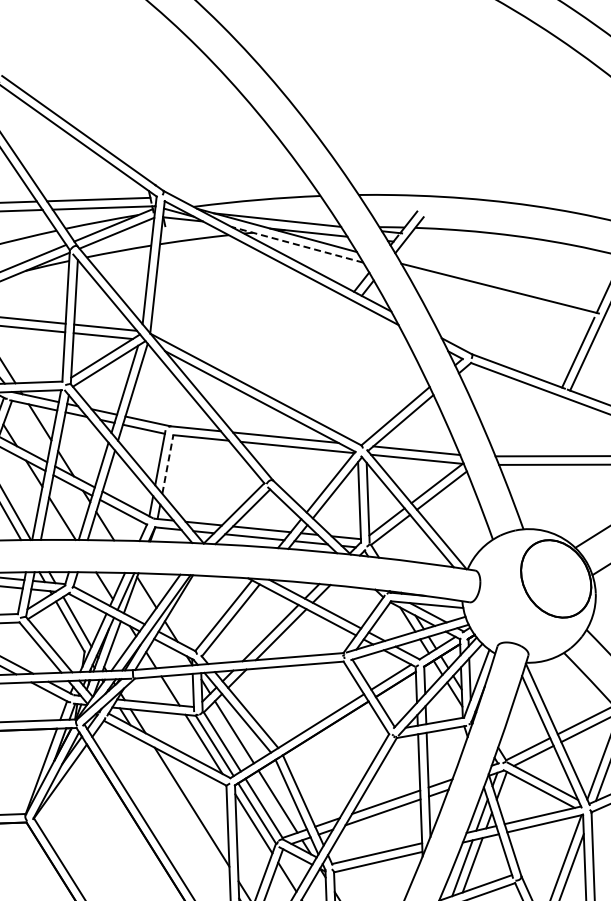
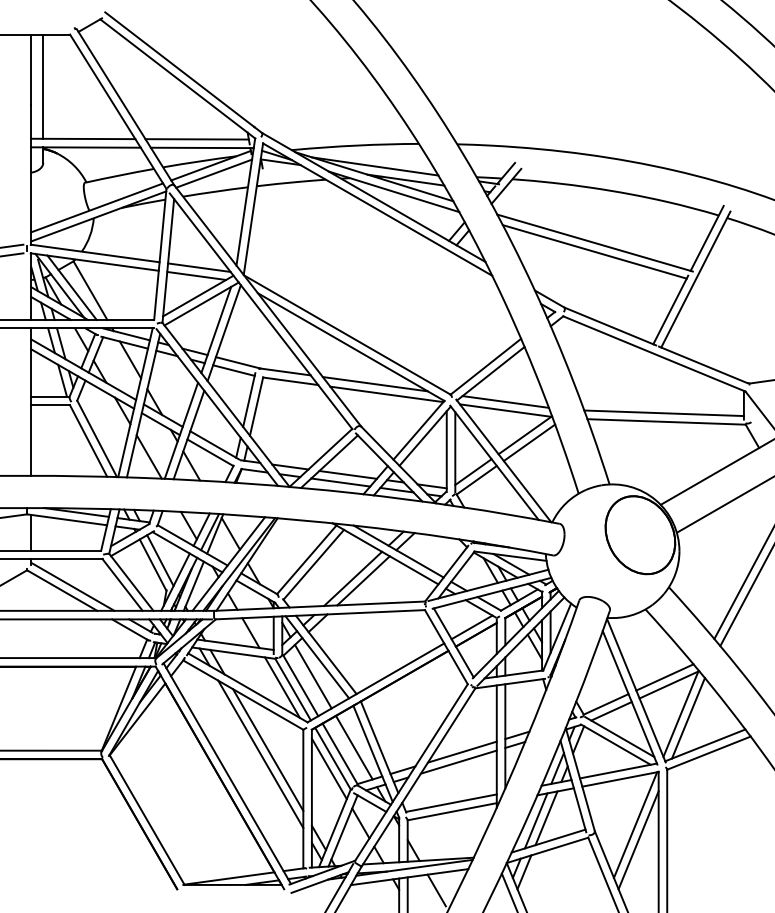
line: (296, 244) -> (393, 191), dashed -> solid
line: (499, 297) -> (594, 251), added
line: (167, 464) -> (256, 406), dashed -> solid
line: (184, 811) -> (260, 754), added

